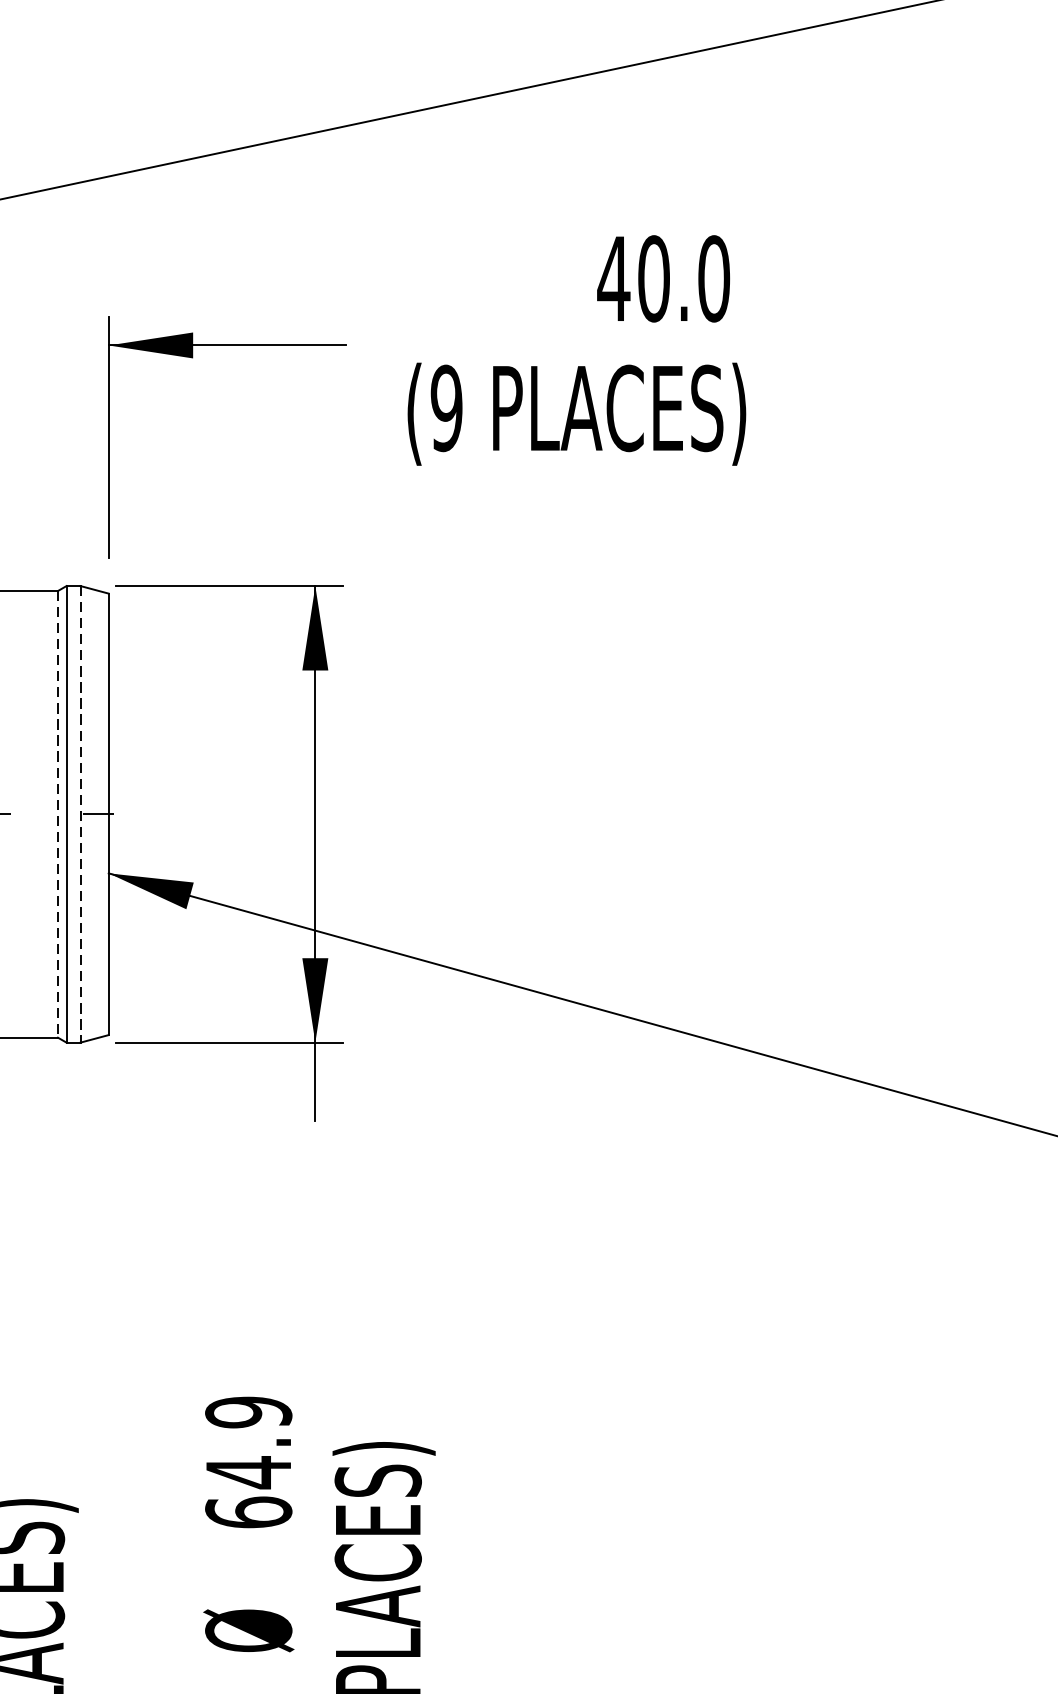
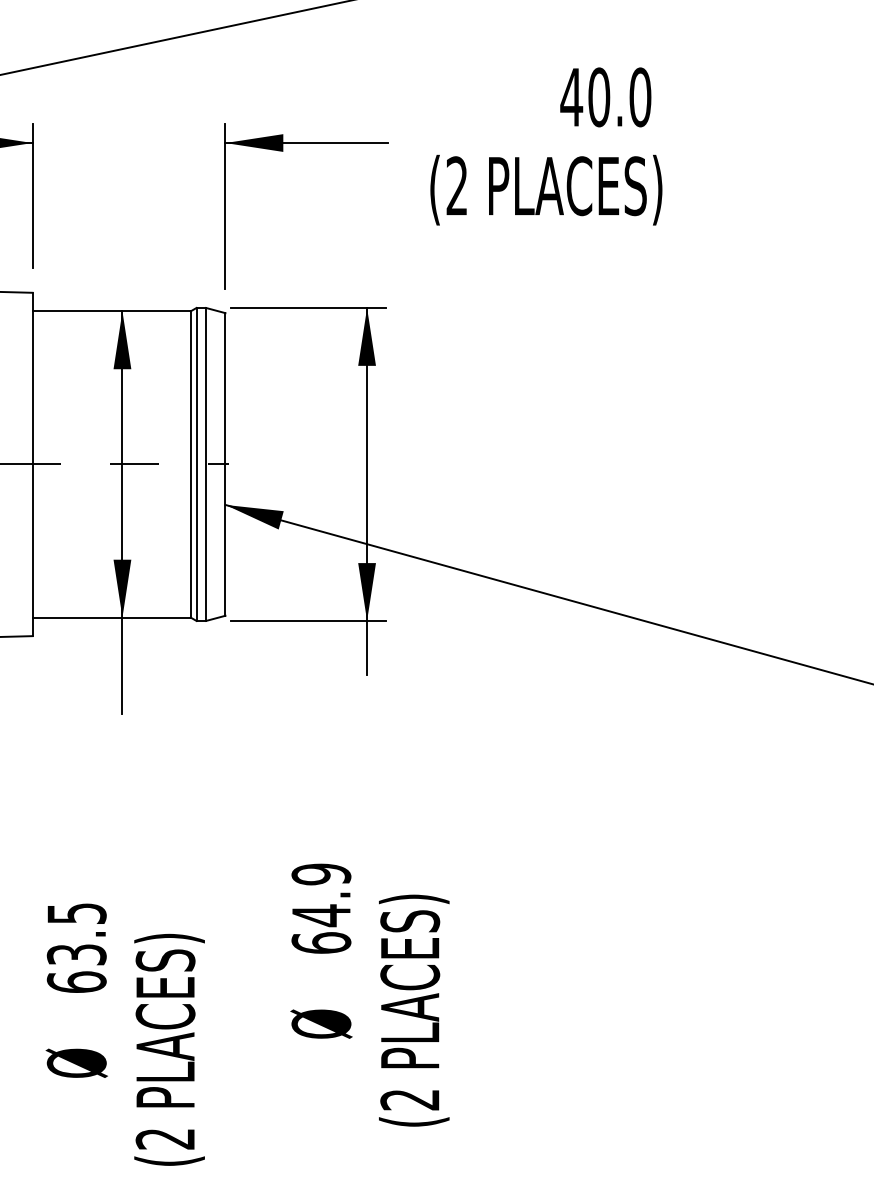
text: (445, 408) -> (456, 186), (9 -> (2
line: (57, 814) -> (190, 464), dashed -> solid
line: (81, 814) -> (206, 464), dashed -> solid

